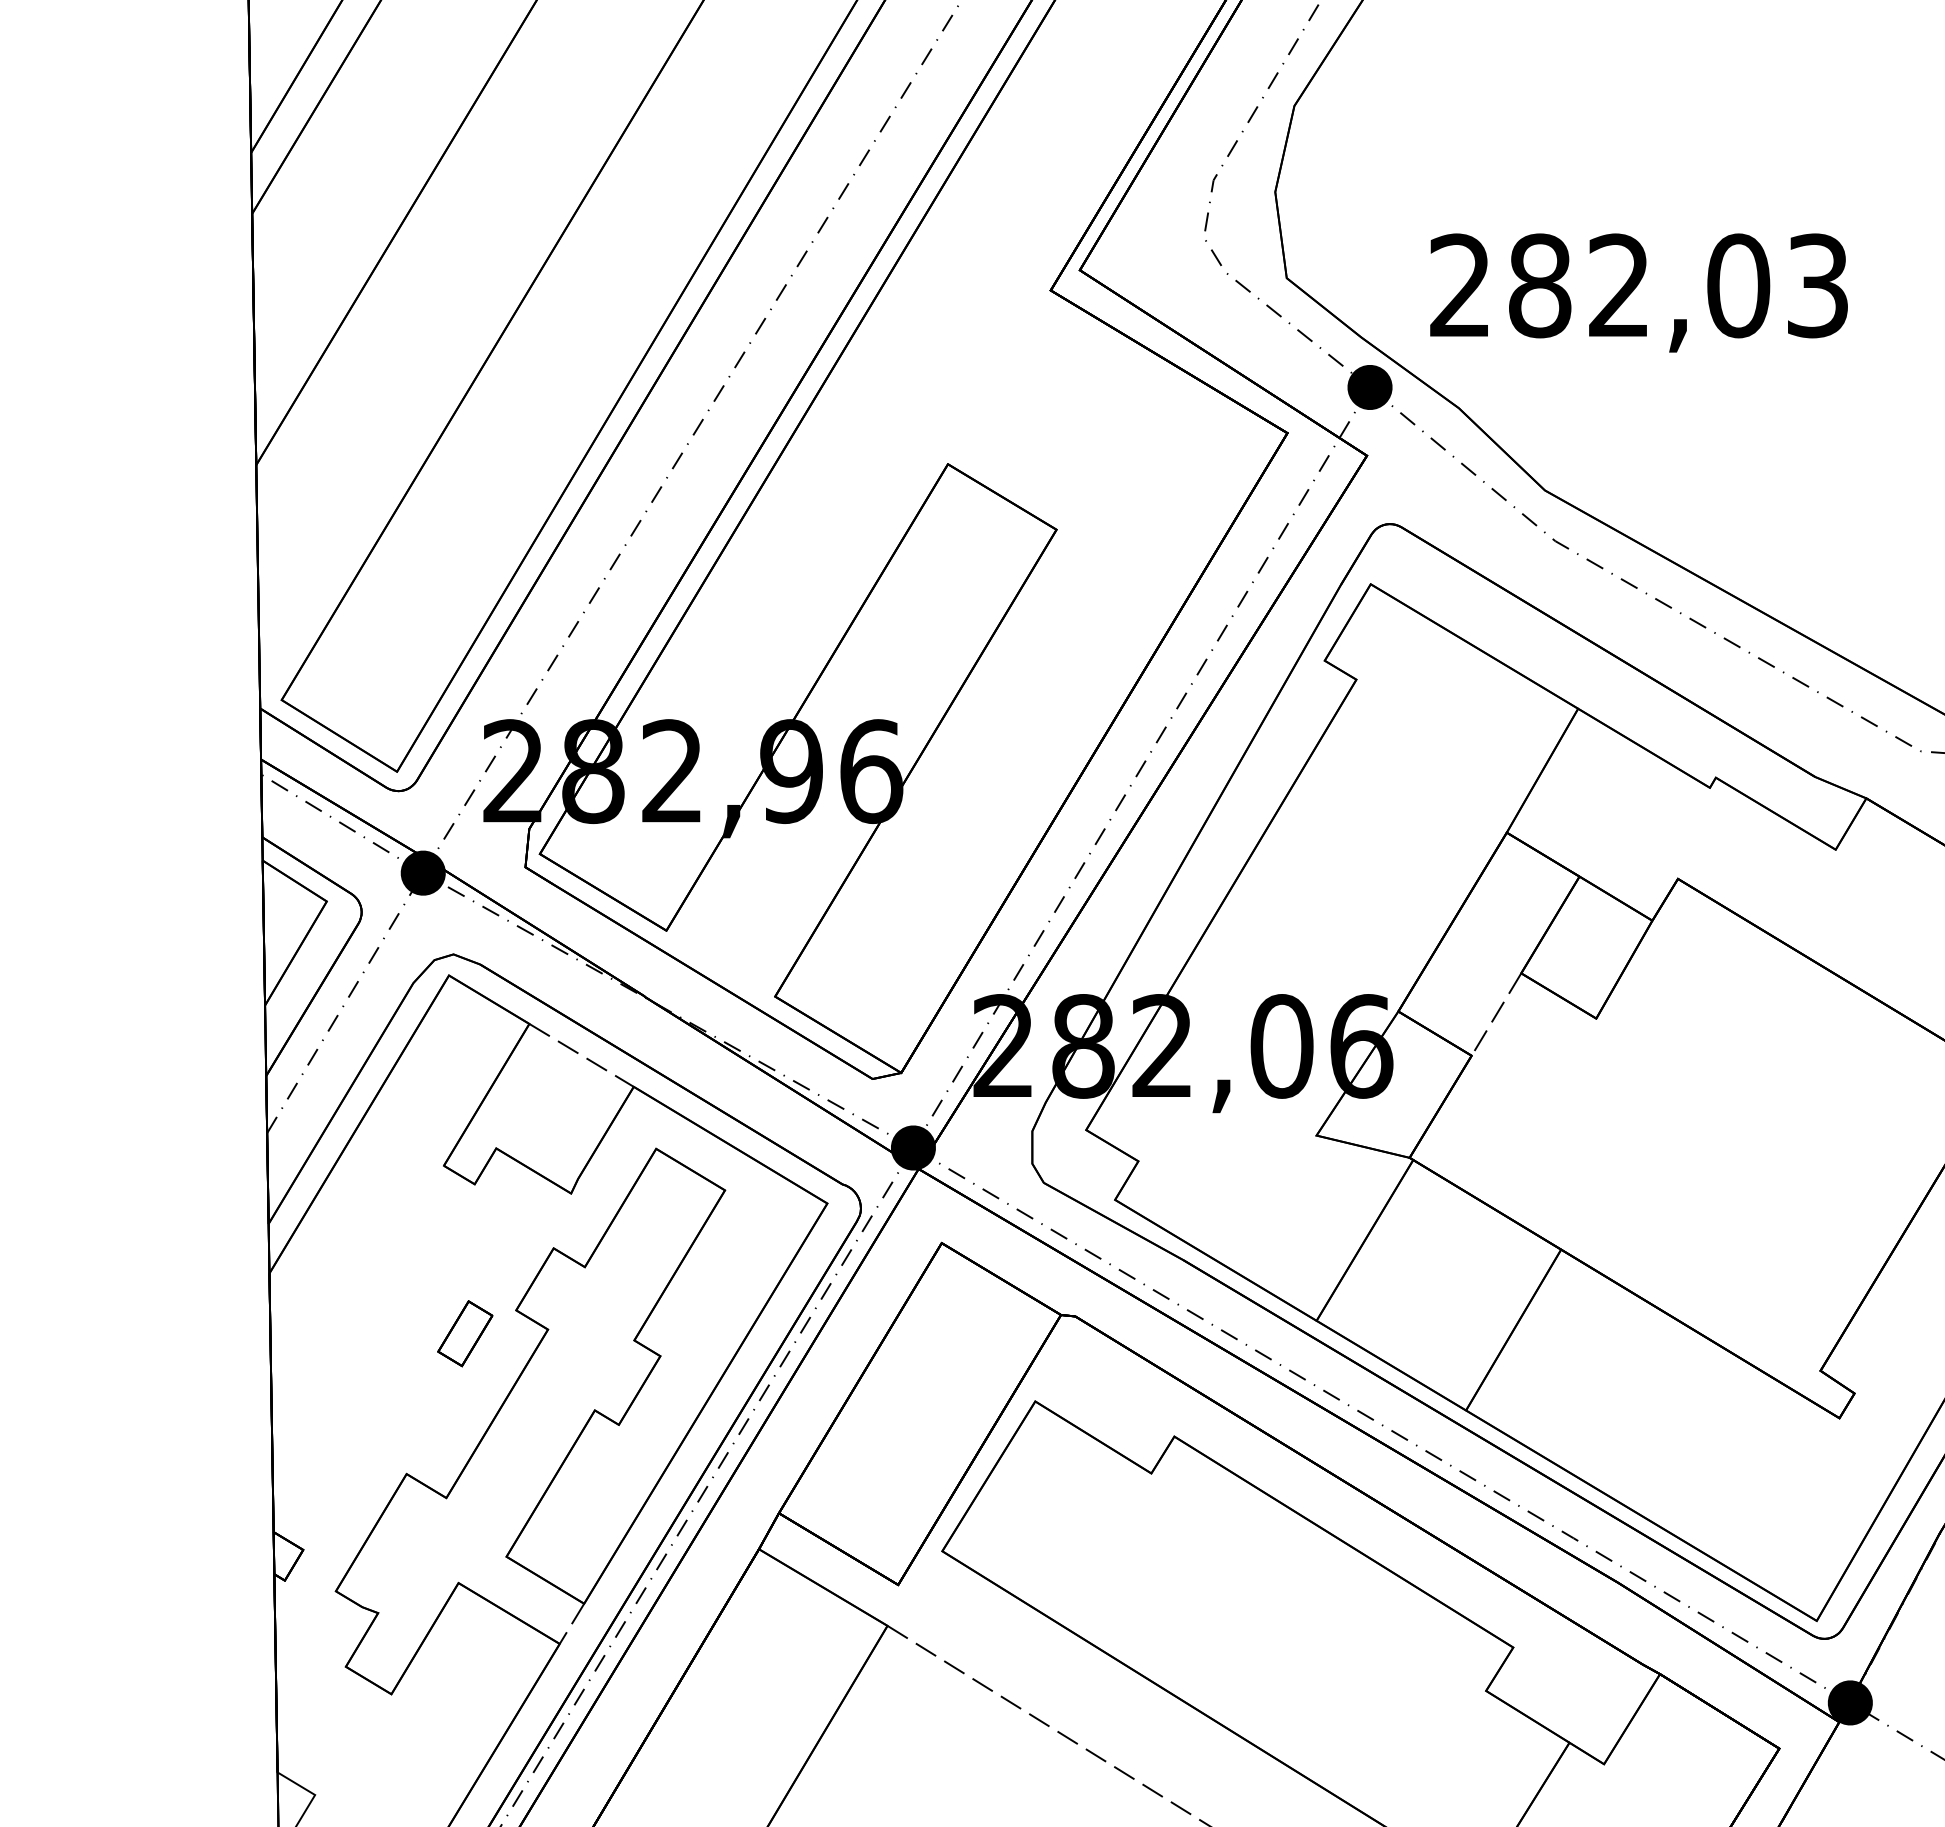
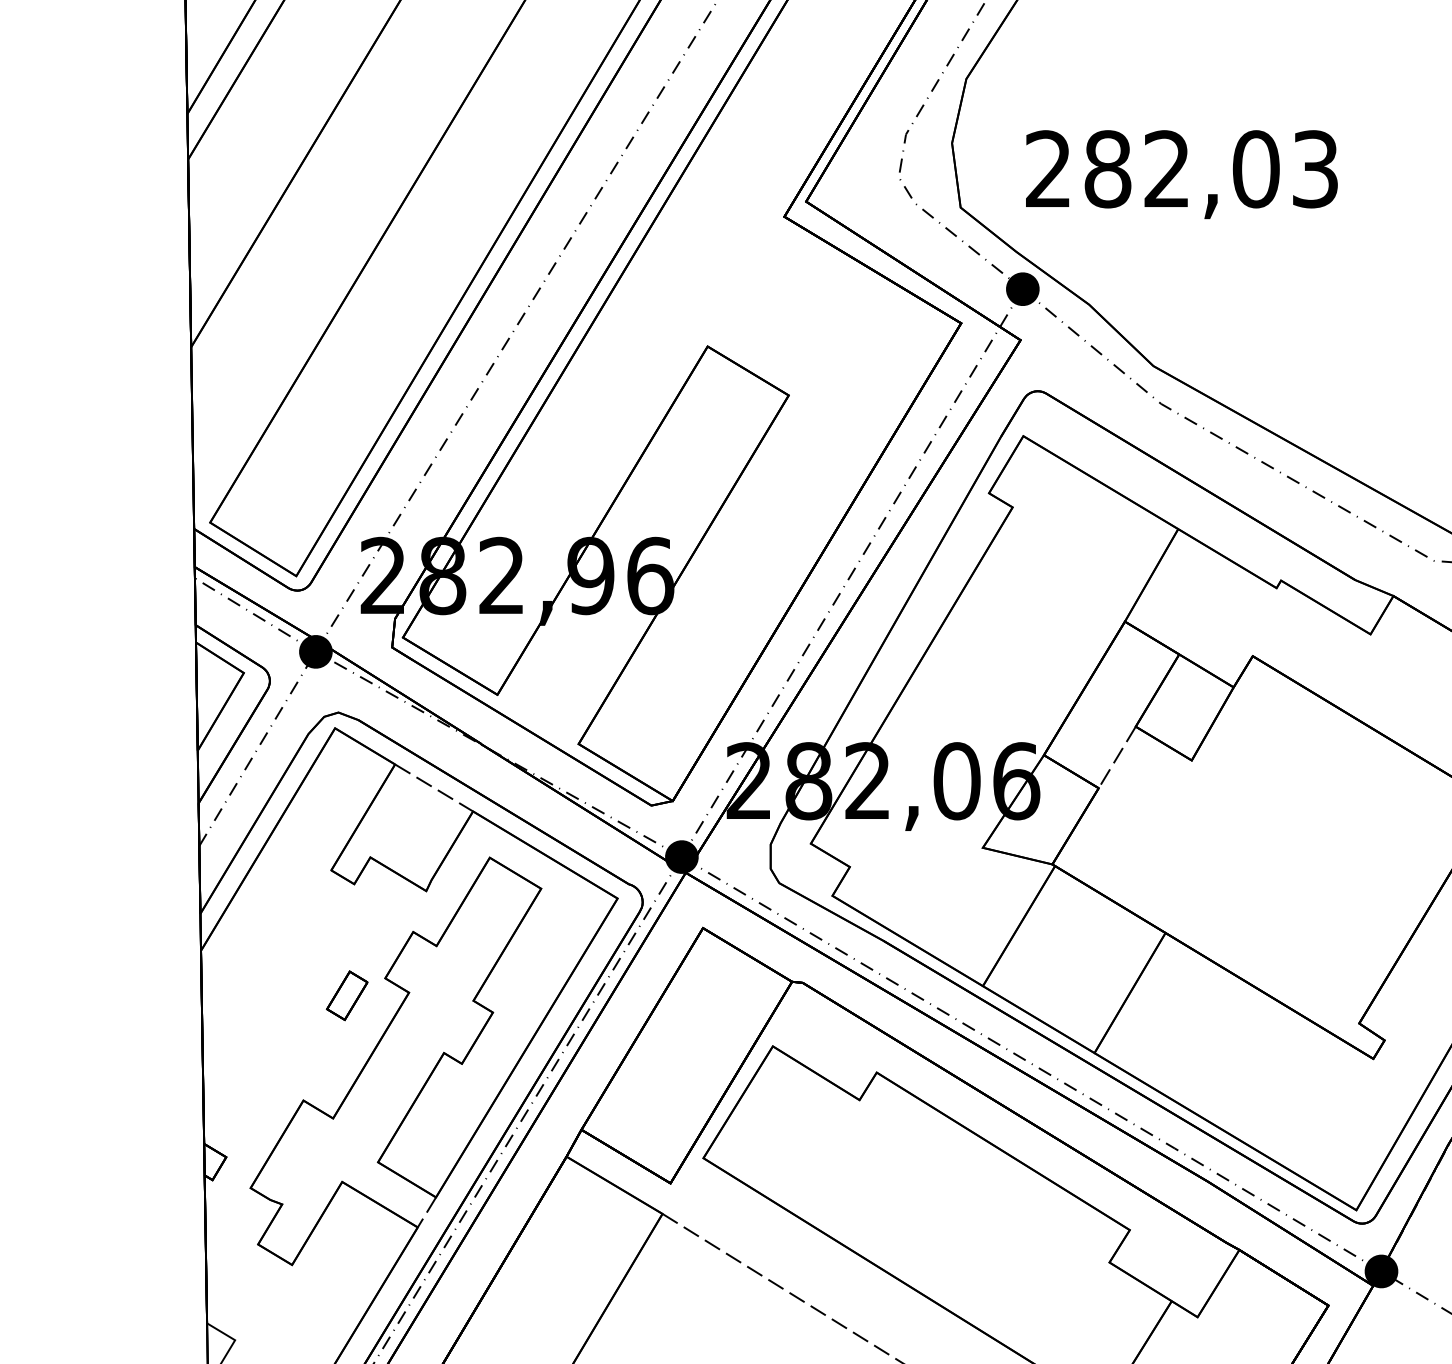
text: (1638, 292) -> (1181, 174), moved

